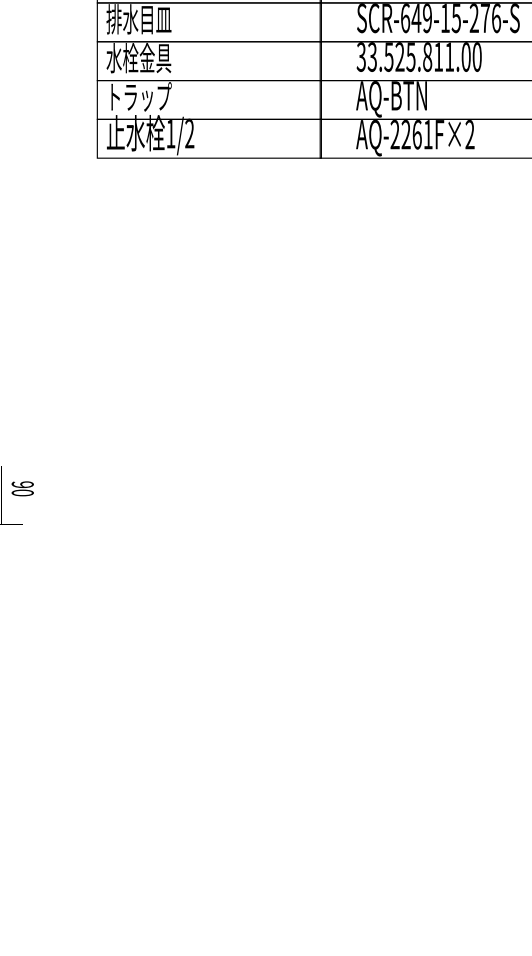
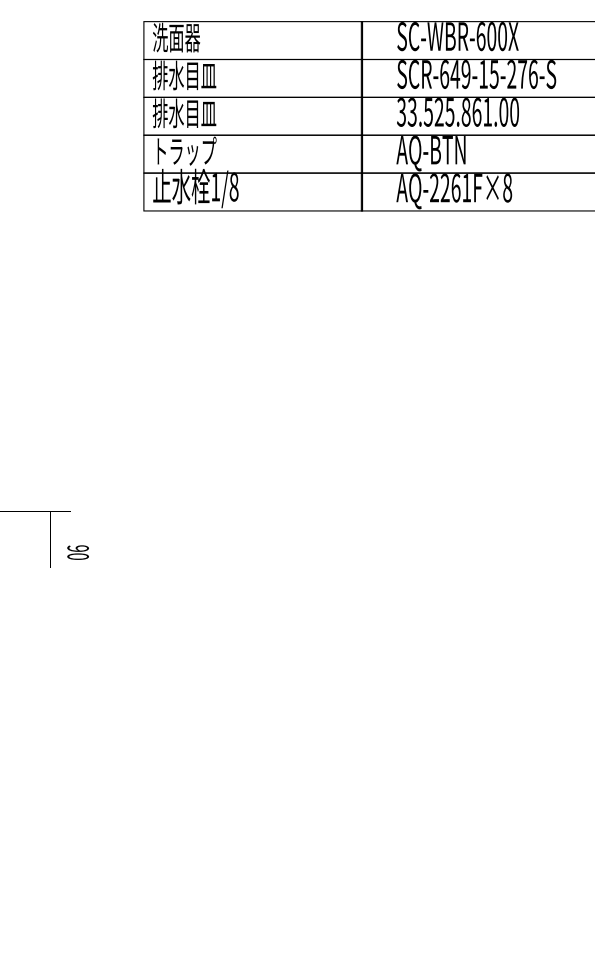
text: (438, 57) -> (476, 112), 33.525.811.00 -> 33.525.861.00
text: (138, 58) -> (184, 113), 水栓金具 -> 排水目皿
text: (189, 134) -> (233, 187), 1/2 -> 1/8
text: (469, 135) -> (507, 188), AQ-2261F×2 -> AQ-2261F×8
text: (22, 488) -> (77, 552), moved

